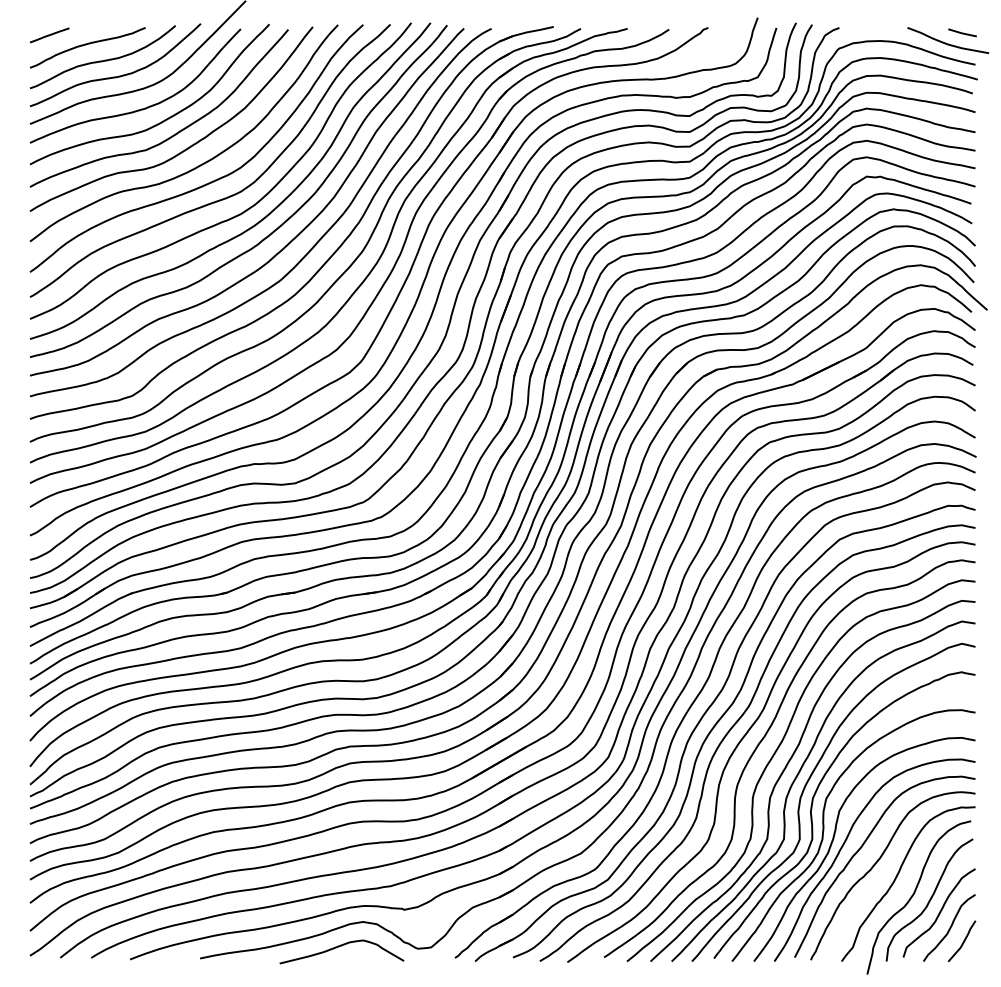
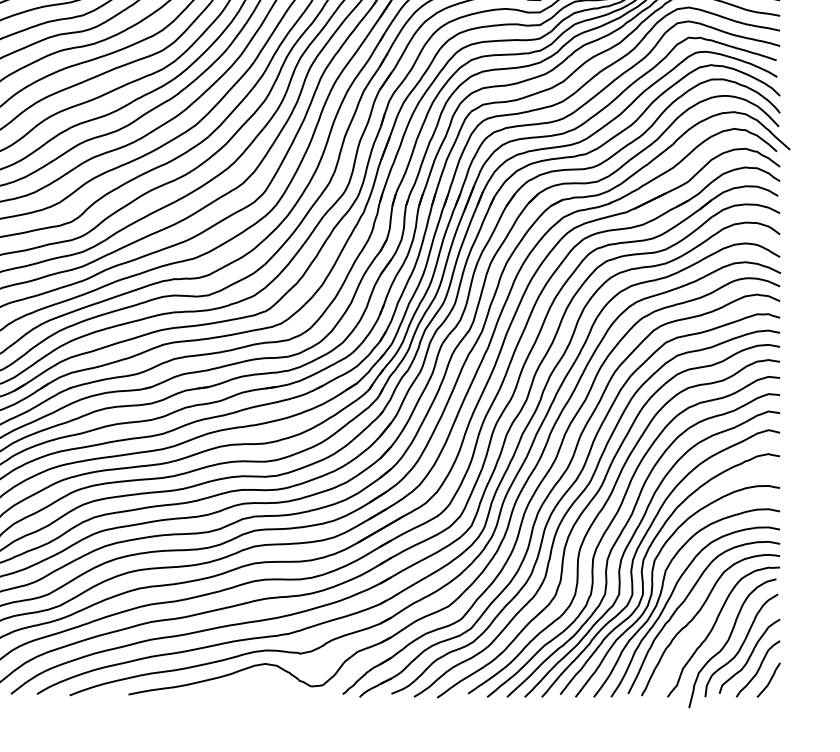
curve: (339, 947) -> (245, 685), removed

